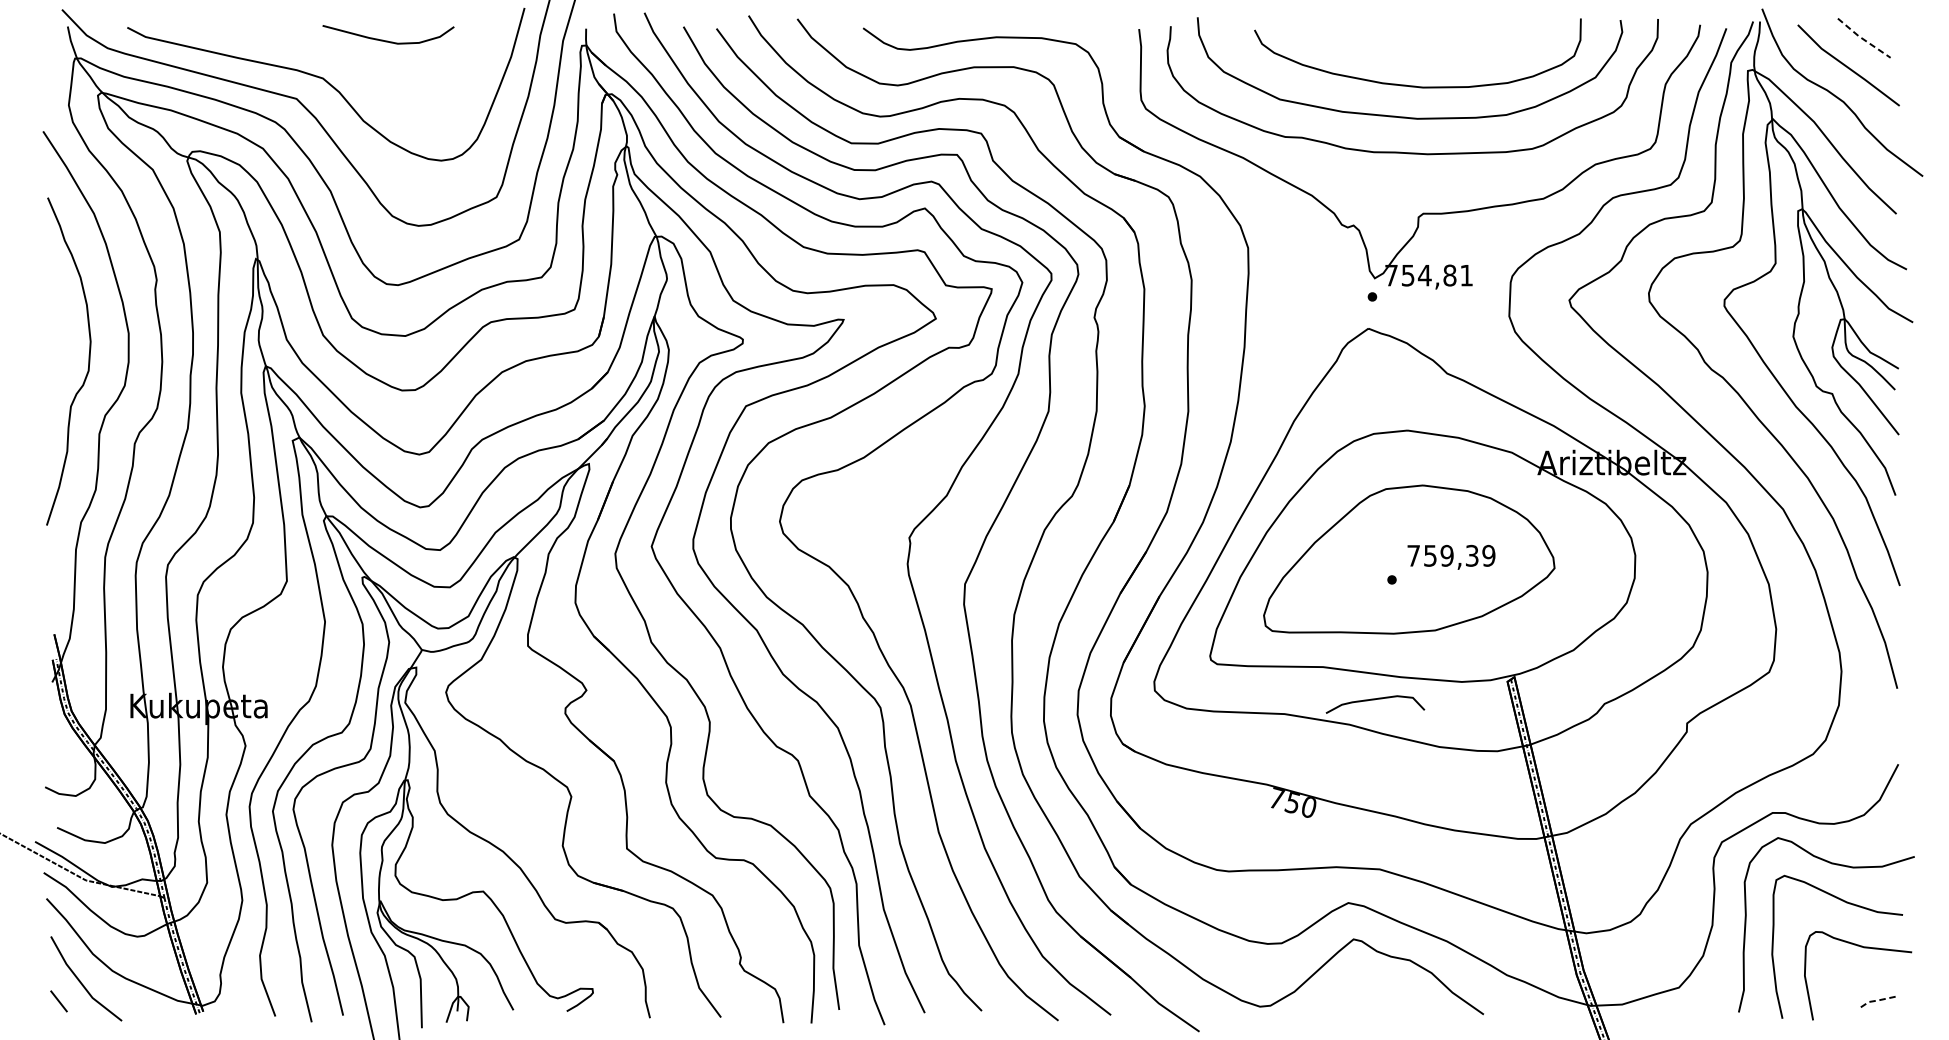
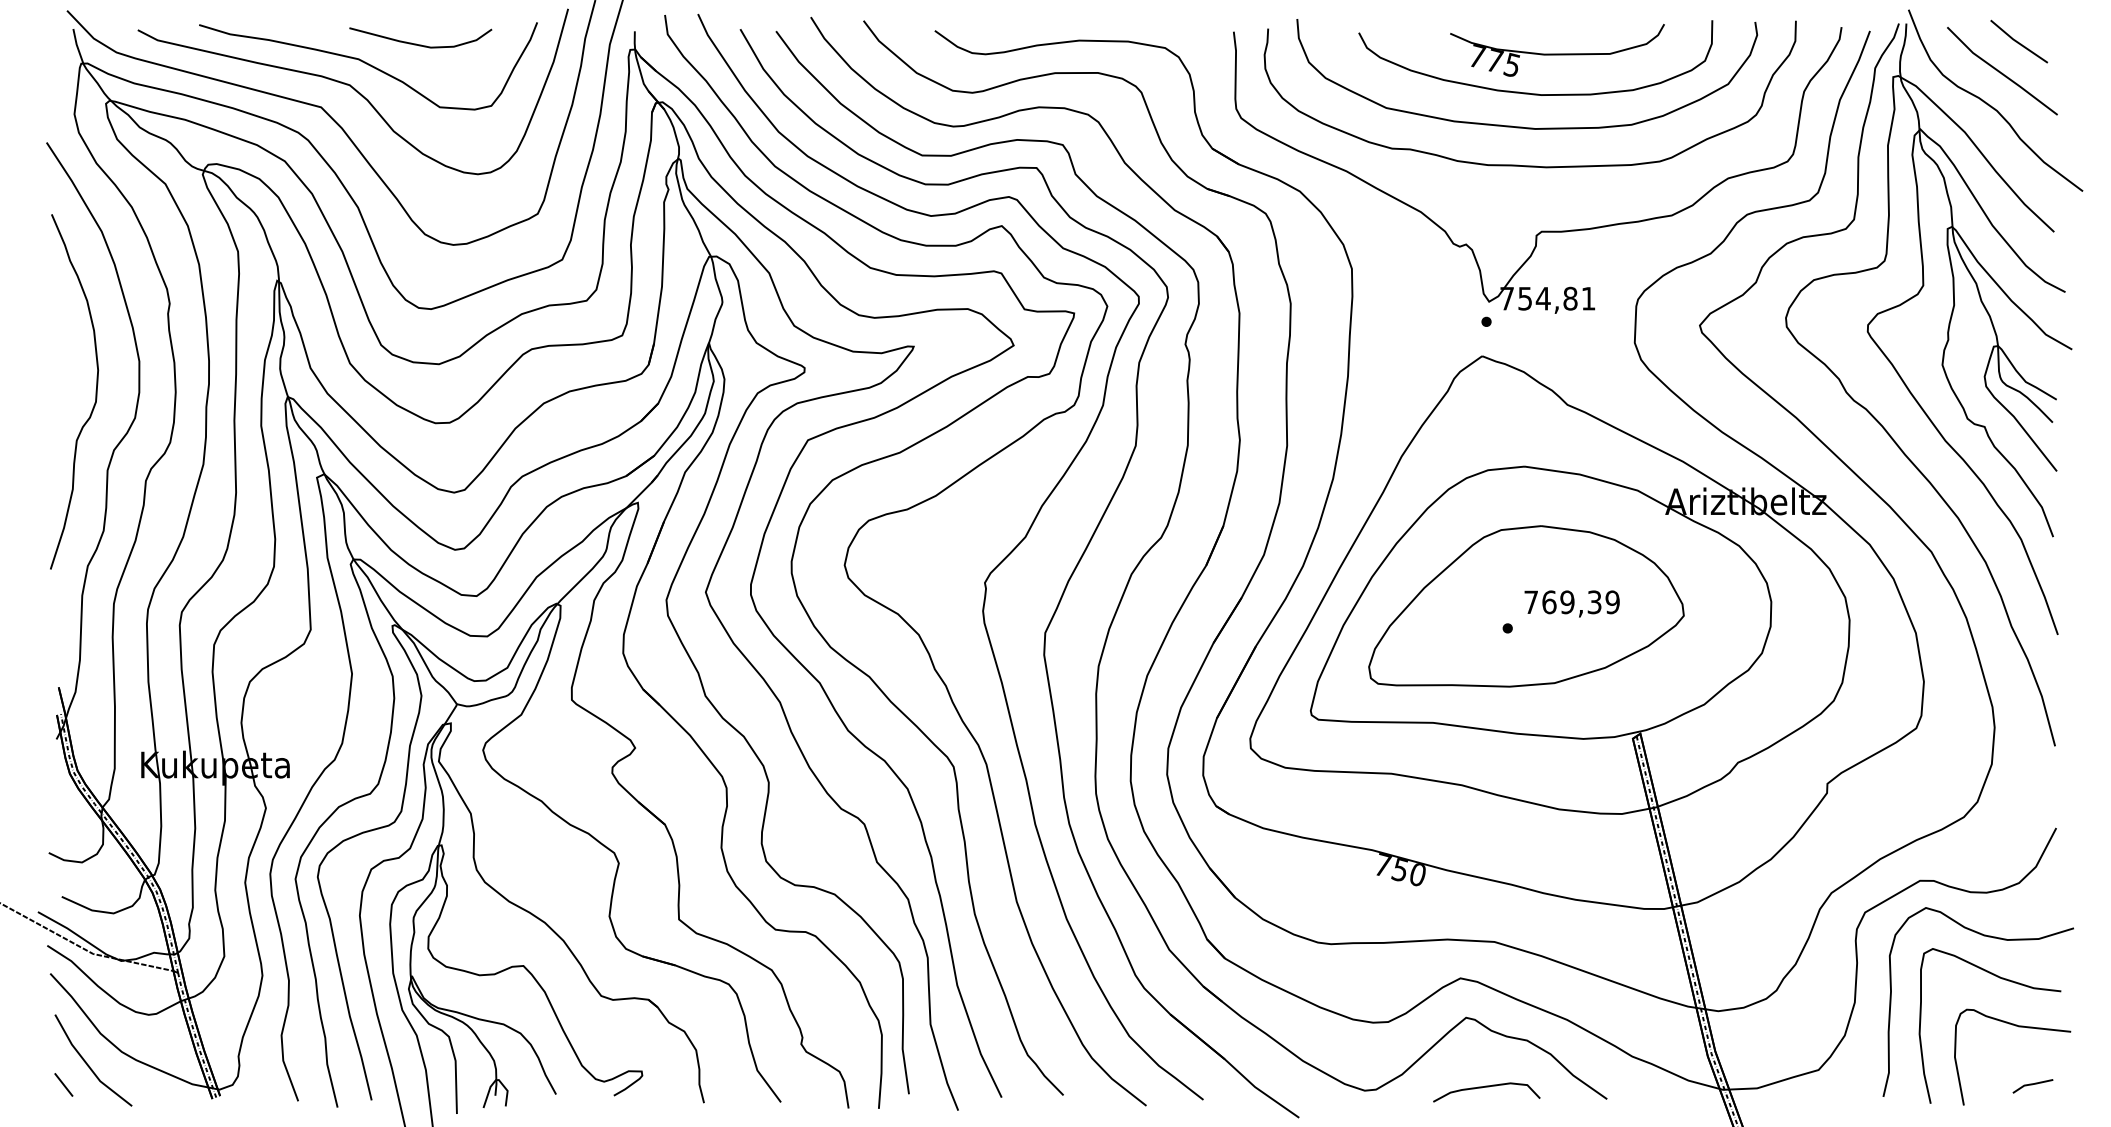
line: (1863, 39) -> (2018, 42), dashed -> solid
part: (1437, 46) -> (1557, 50), added
curve: (340, 60) -> (368, 65), added
text: (1430, 556) -> (1549, 602), 759,39 -> 769,39
curve: (1375, 700) -> (1486, 1087), moved
line: (1875, 1000) -> (2031, 1084), dashed -> solid

